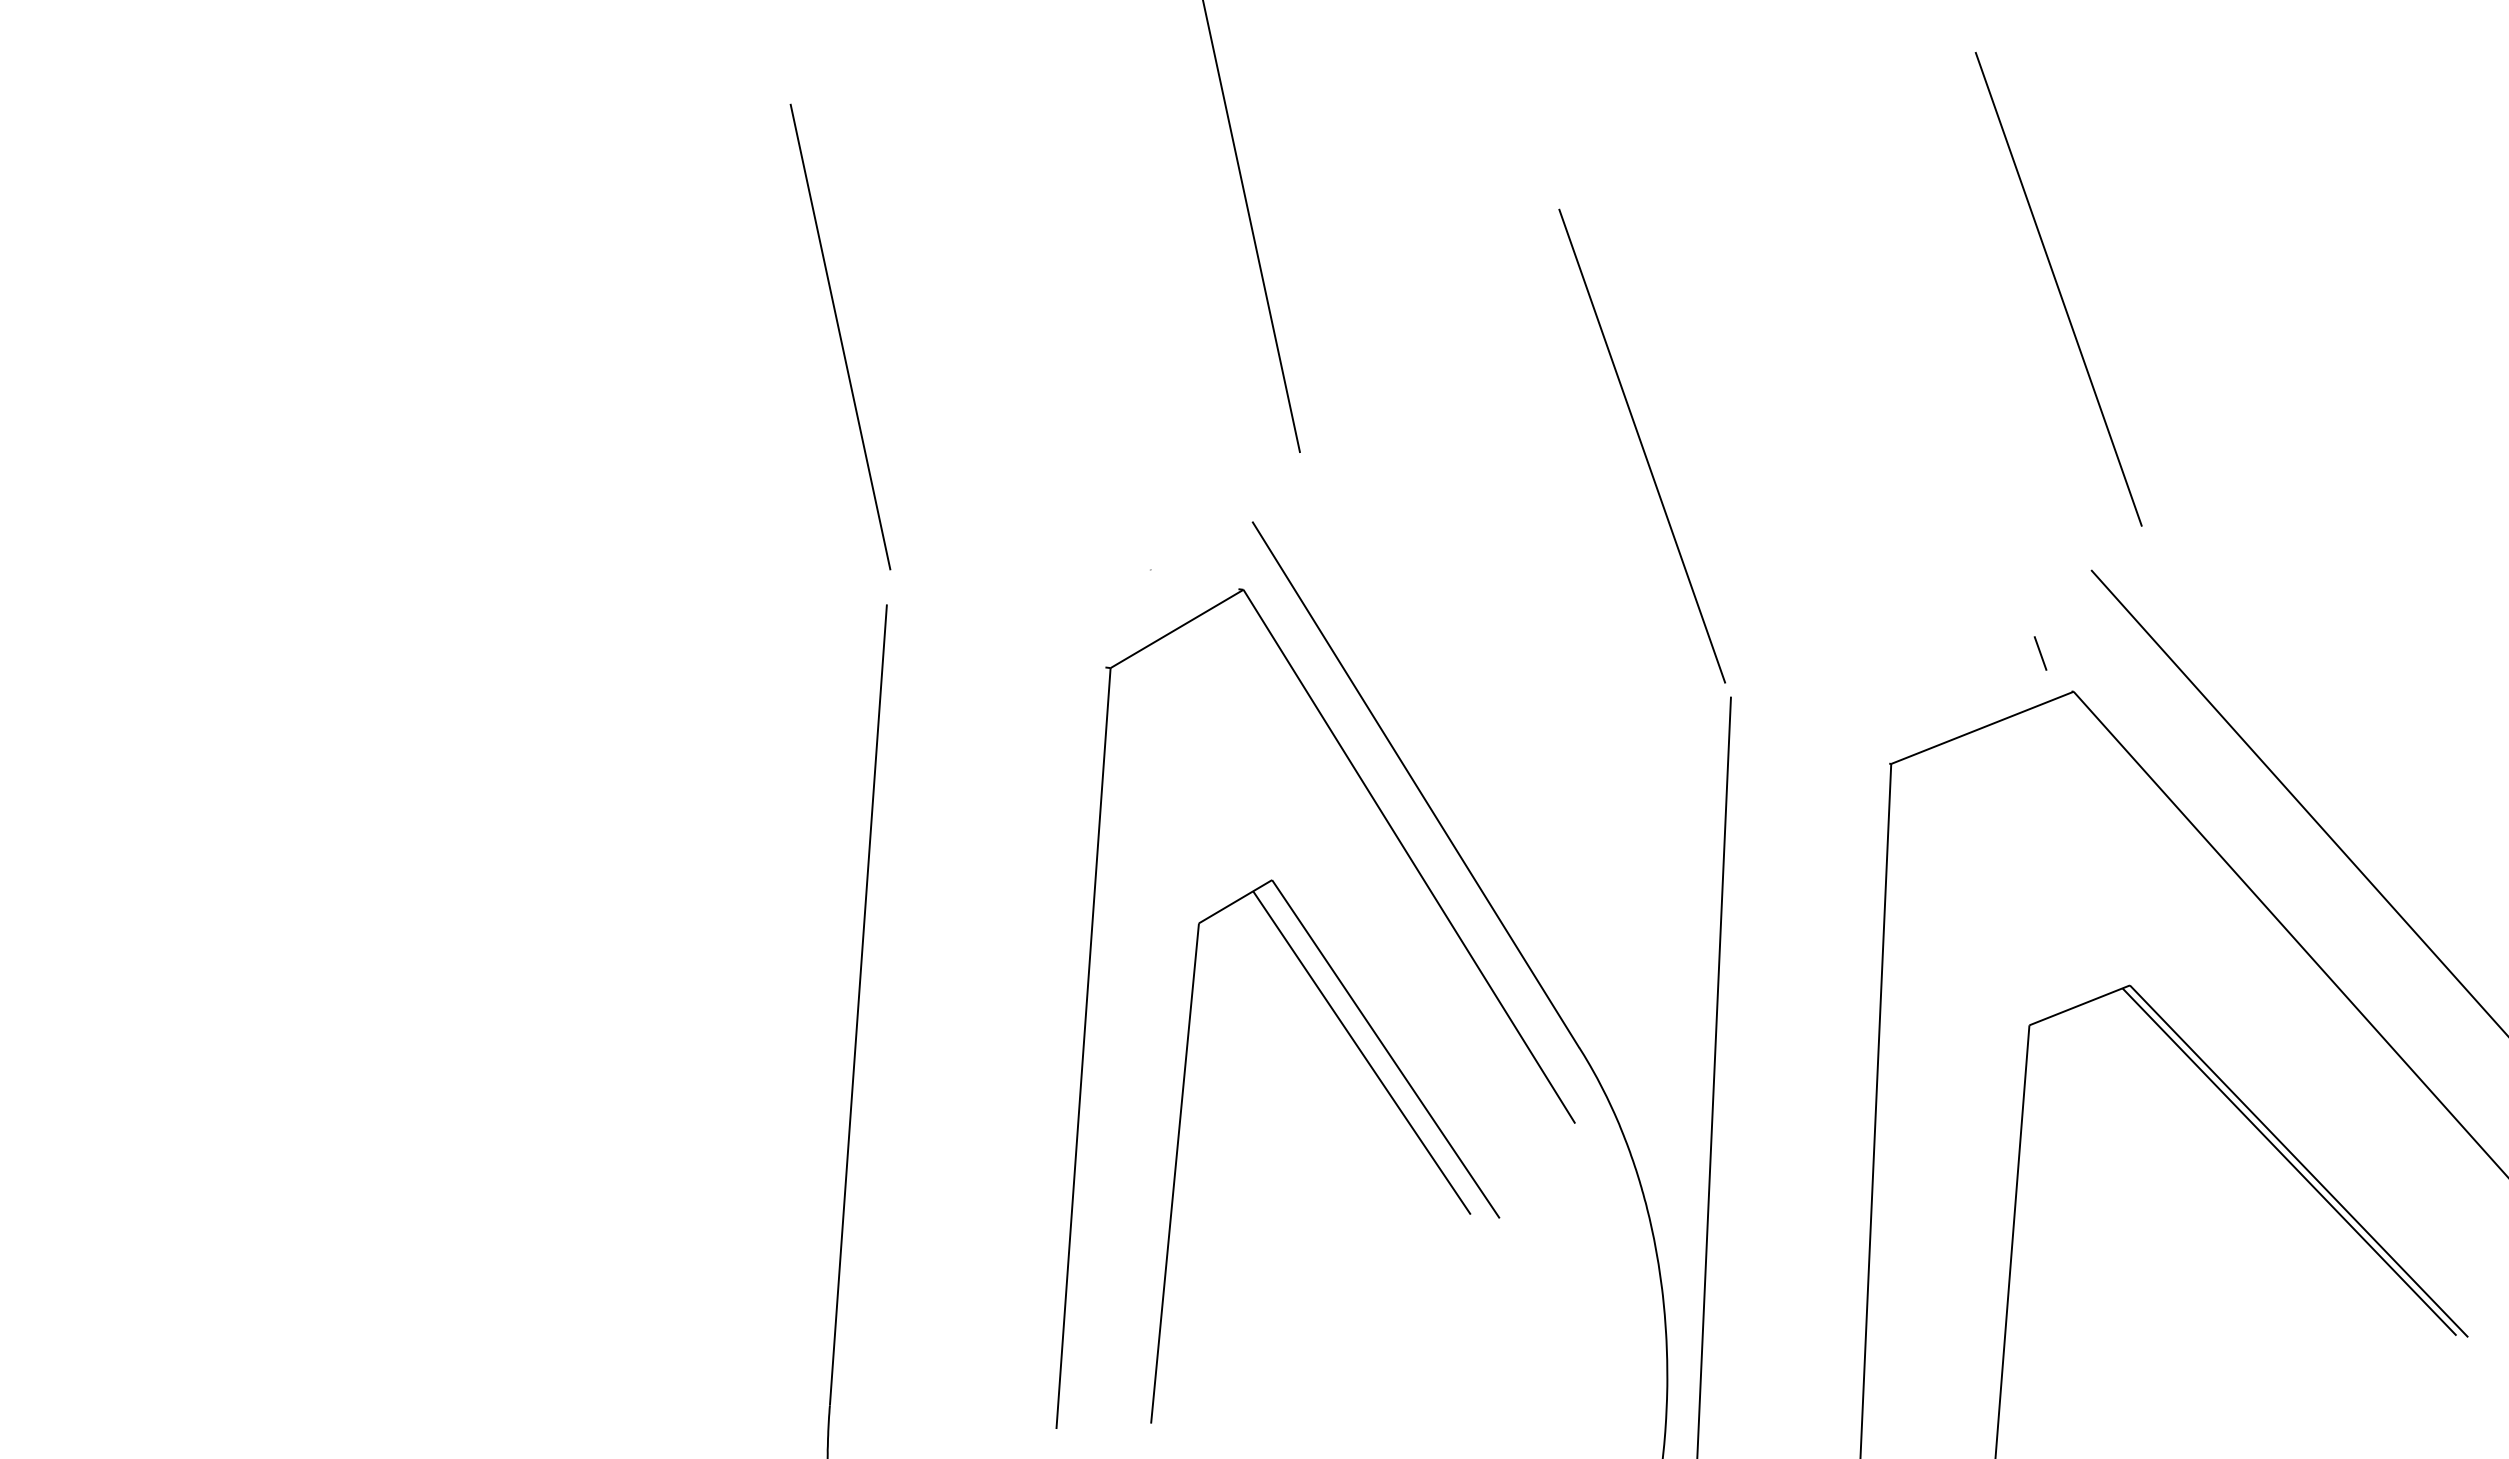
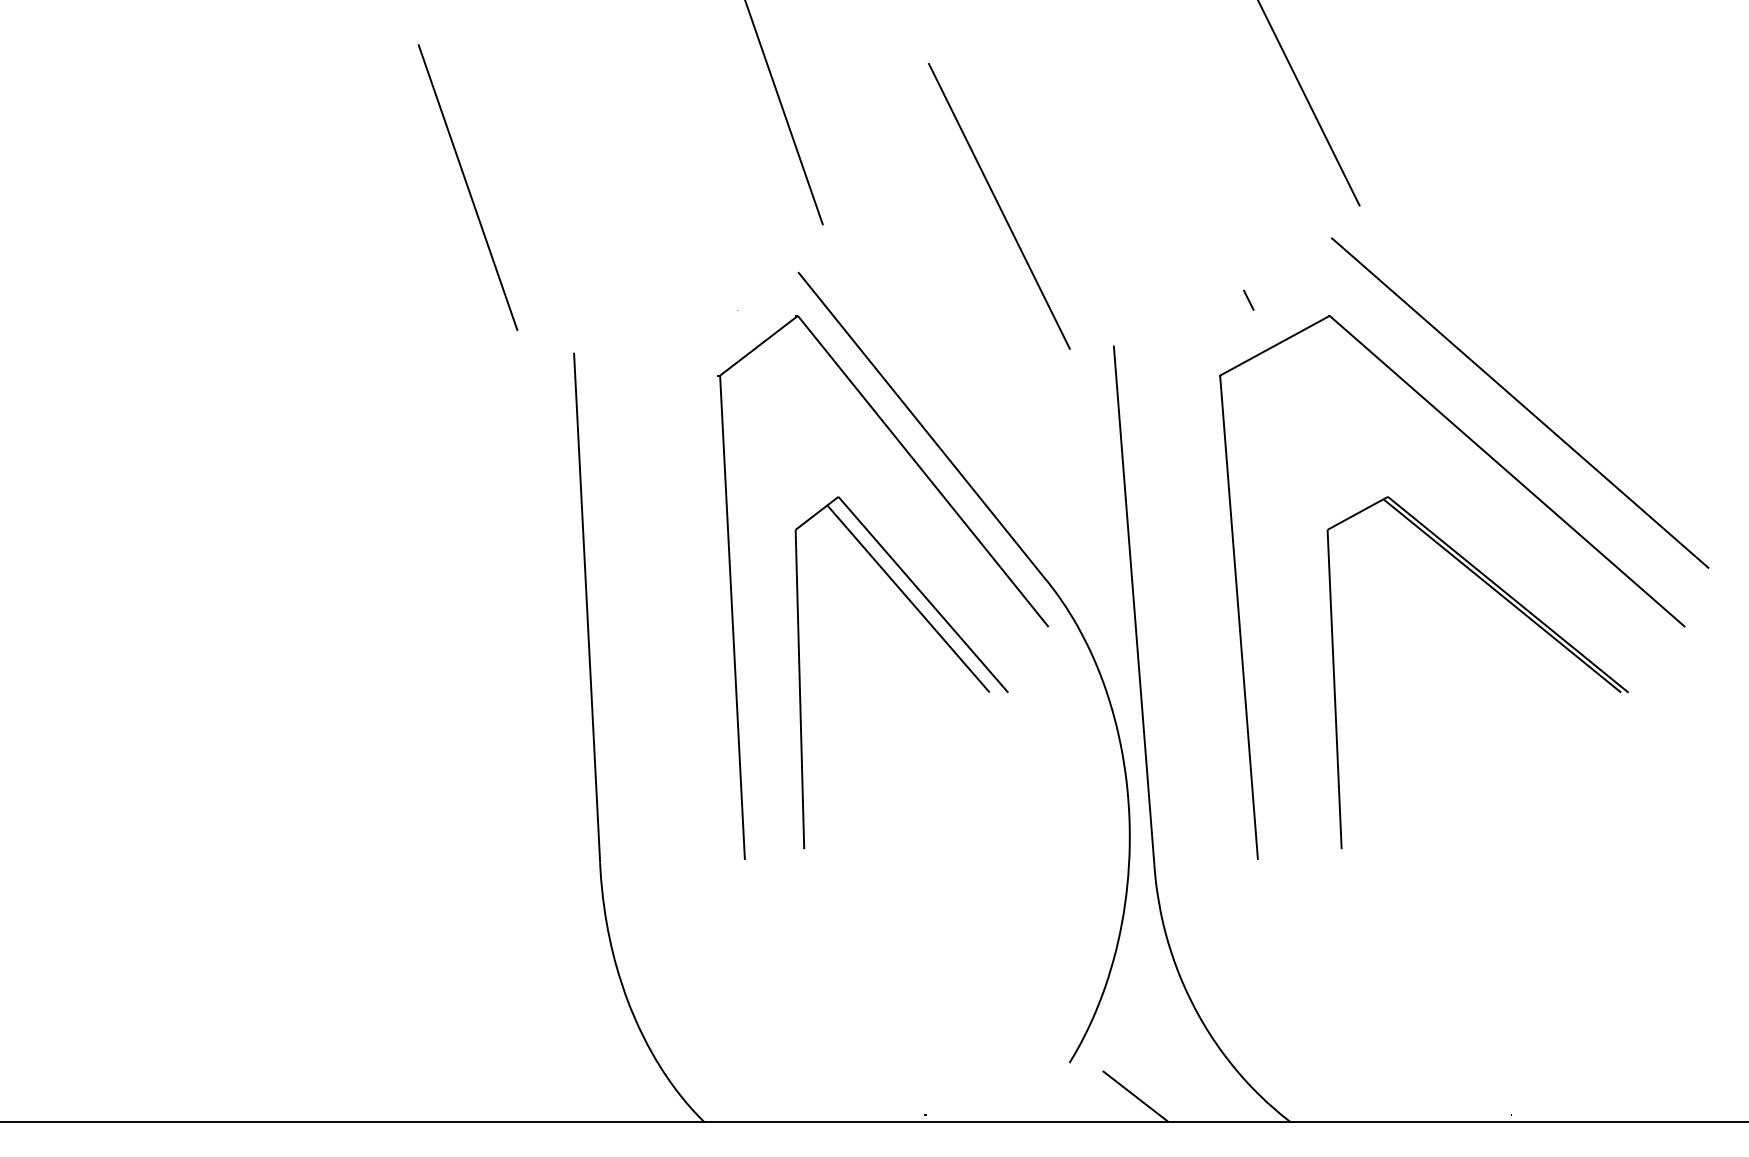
line: (839, 336) -> (467, 187), moved
line: (1642, 444) -> (999, 205), moved
line: (2040, 652) -> (1248, 299), moved

